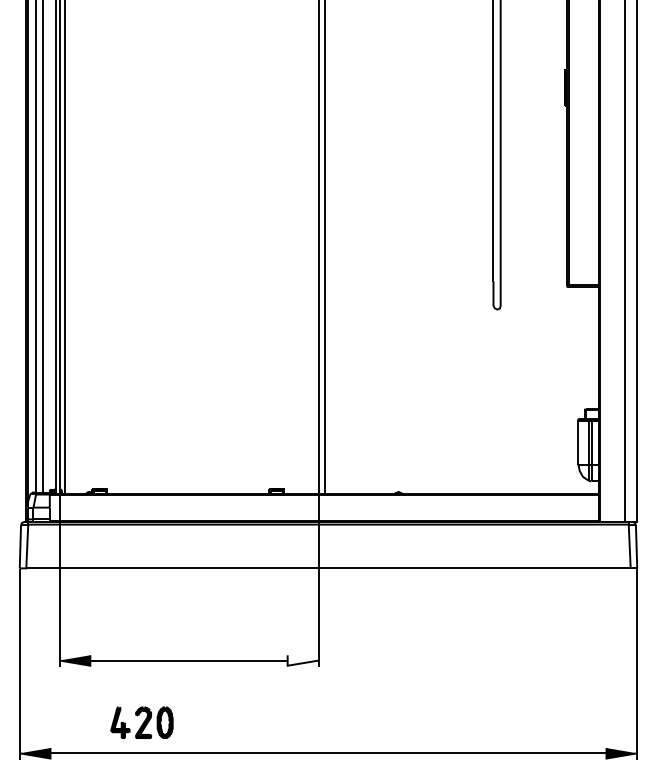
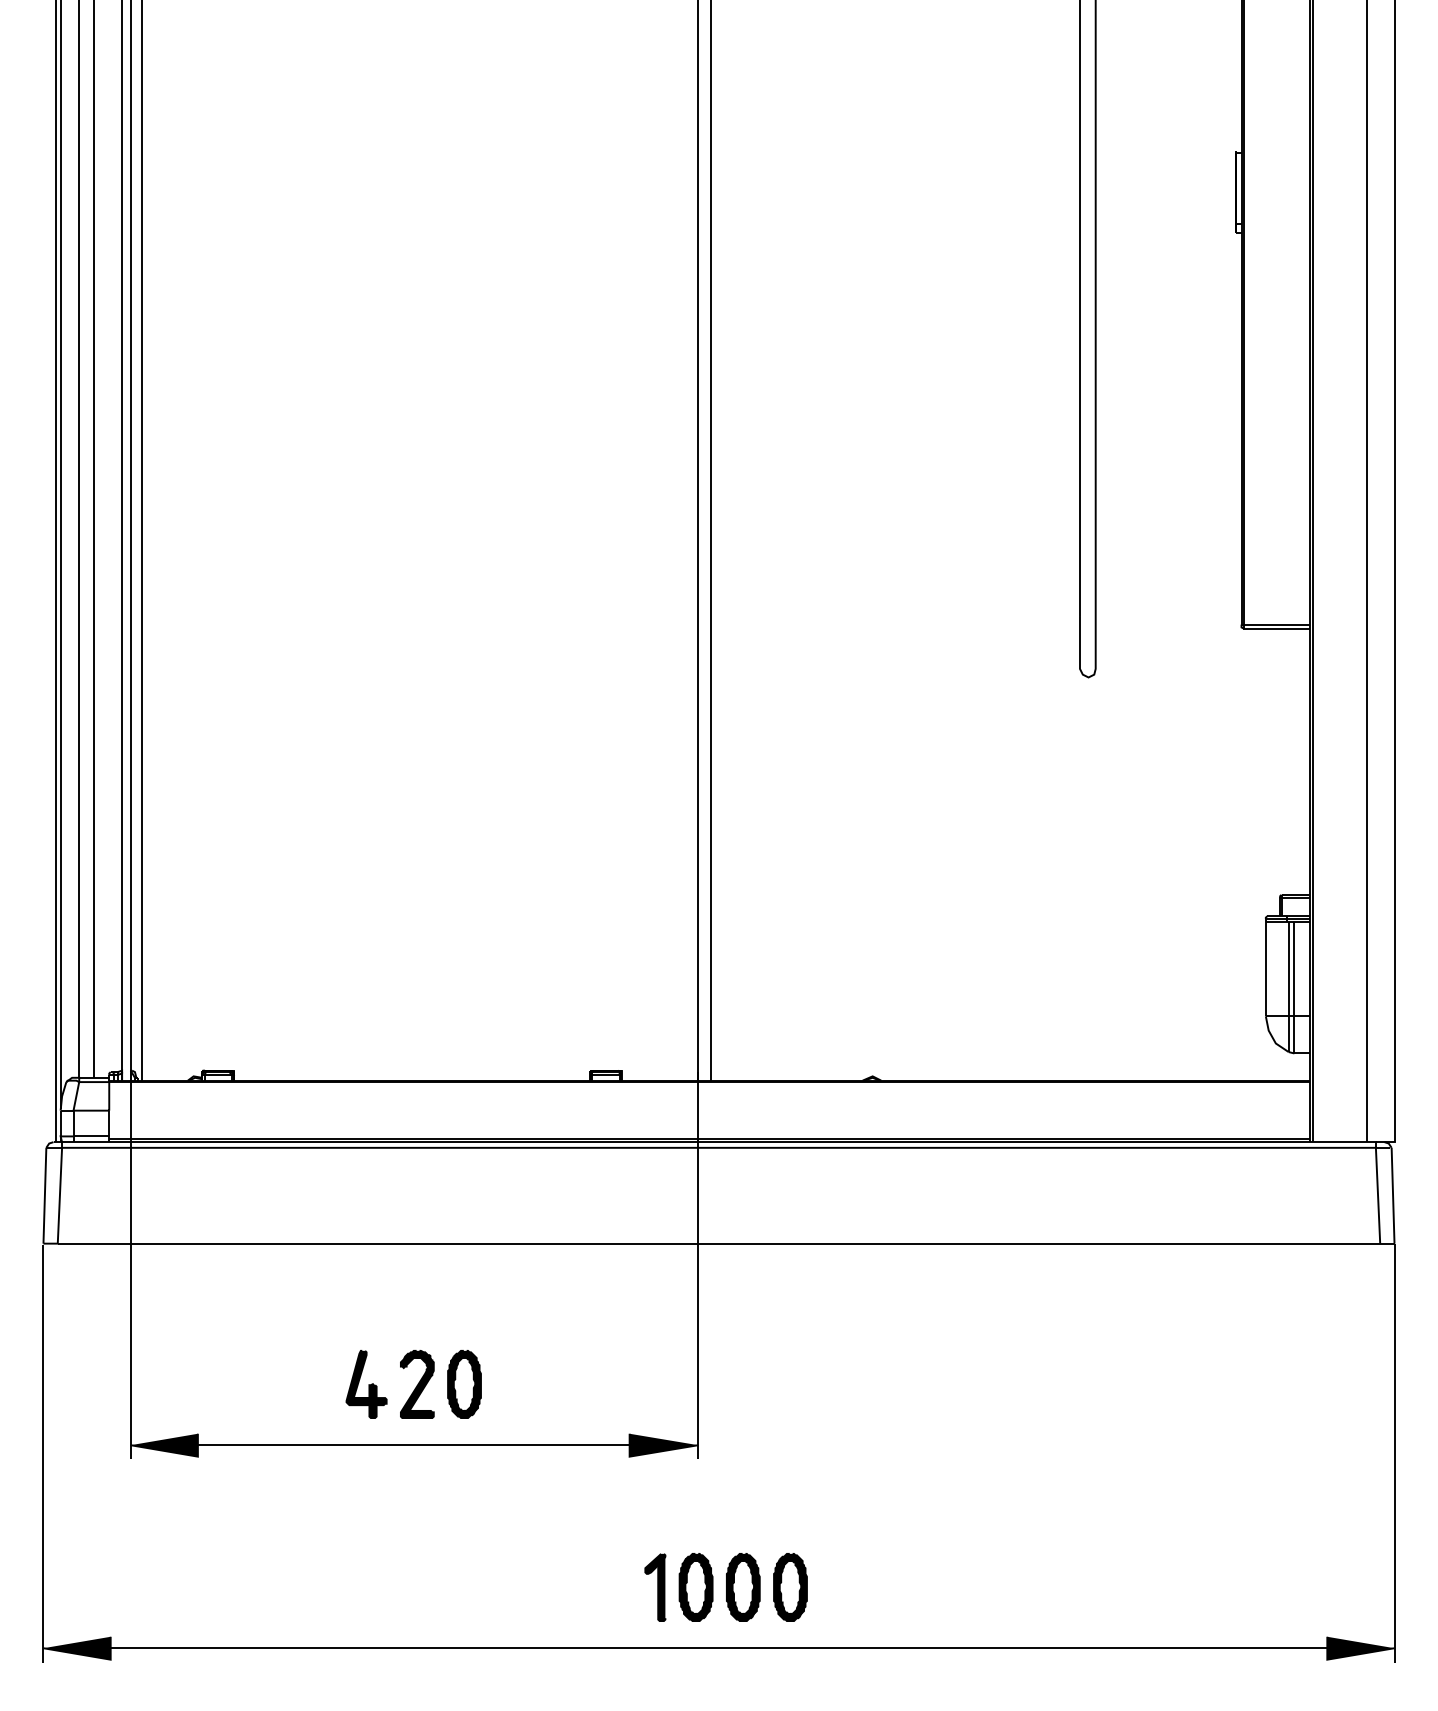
fill: (303, 660) -> (664, 1445), added
part: (141, 722) -> (412, 1383), moved
part: (331, 725) -> (725, 1587), added

